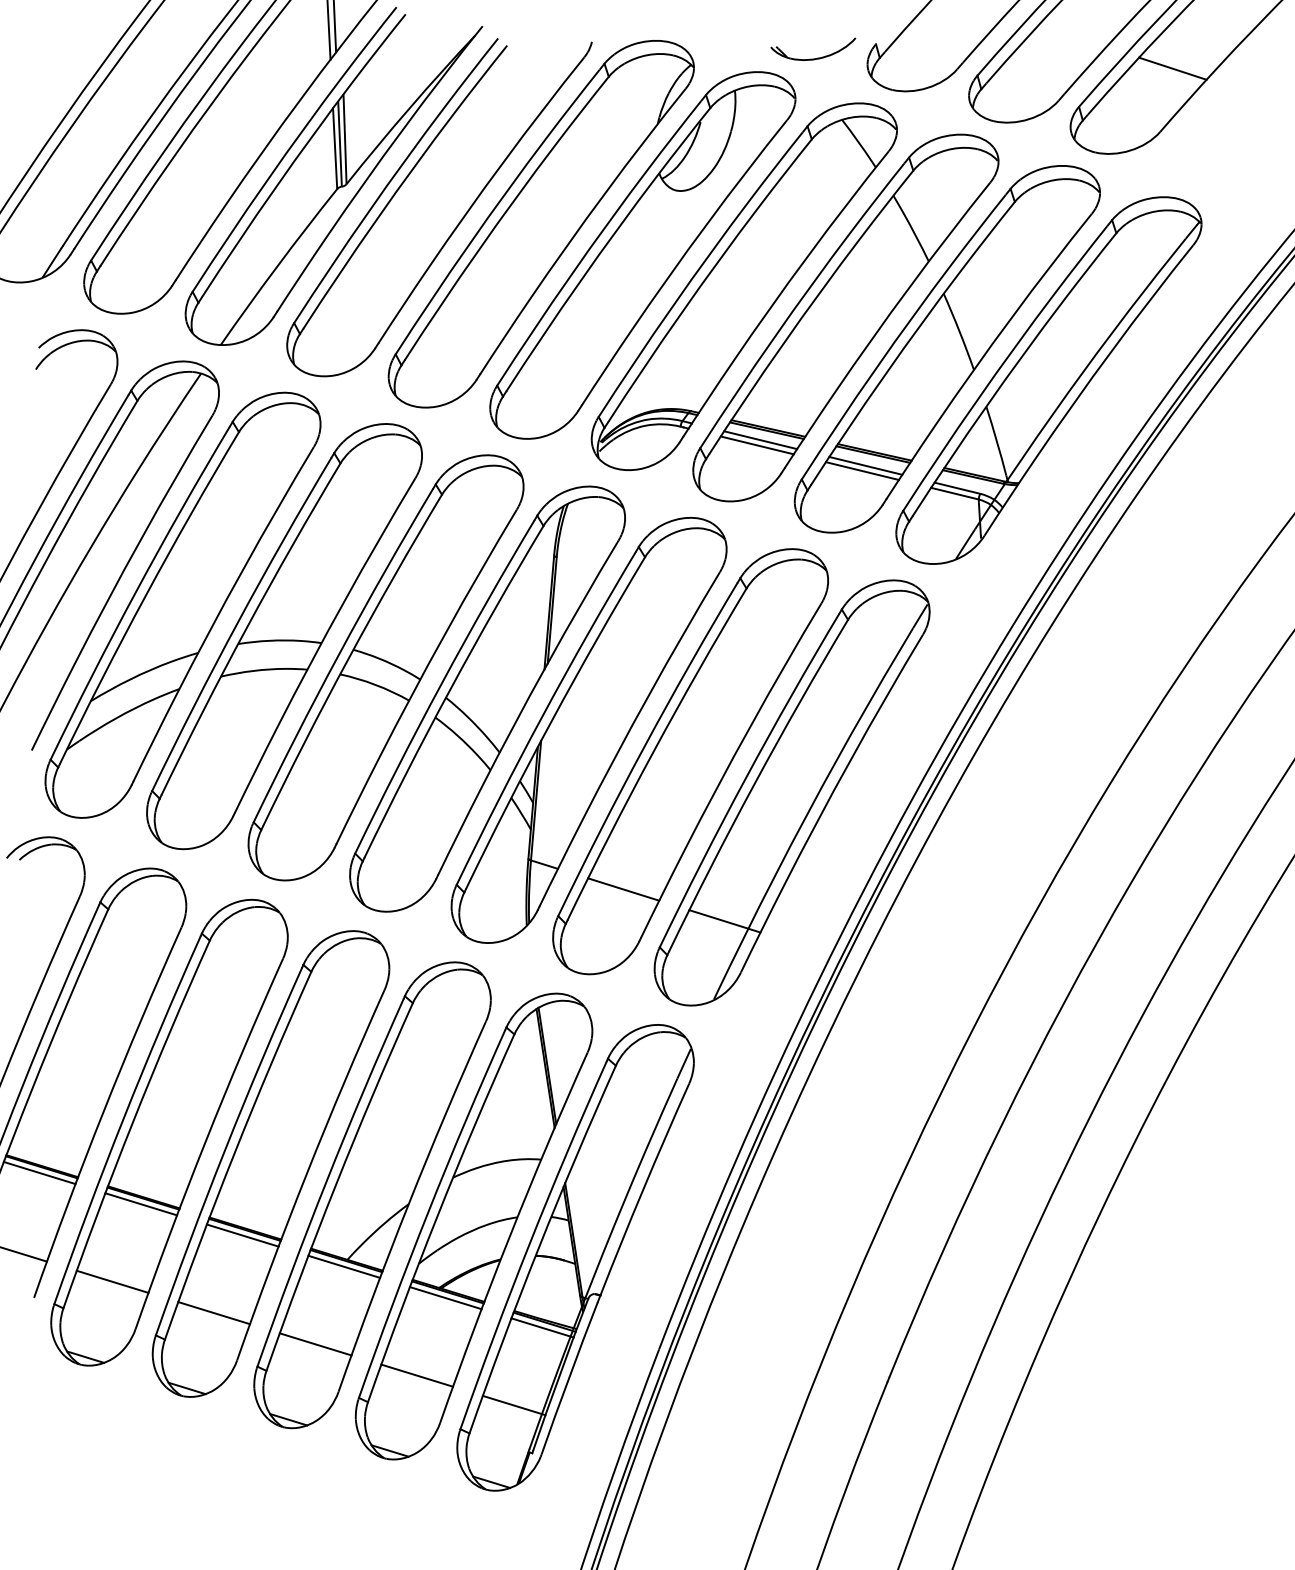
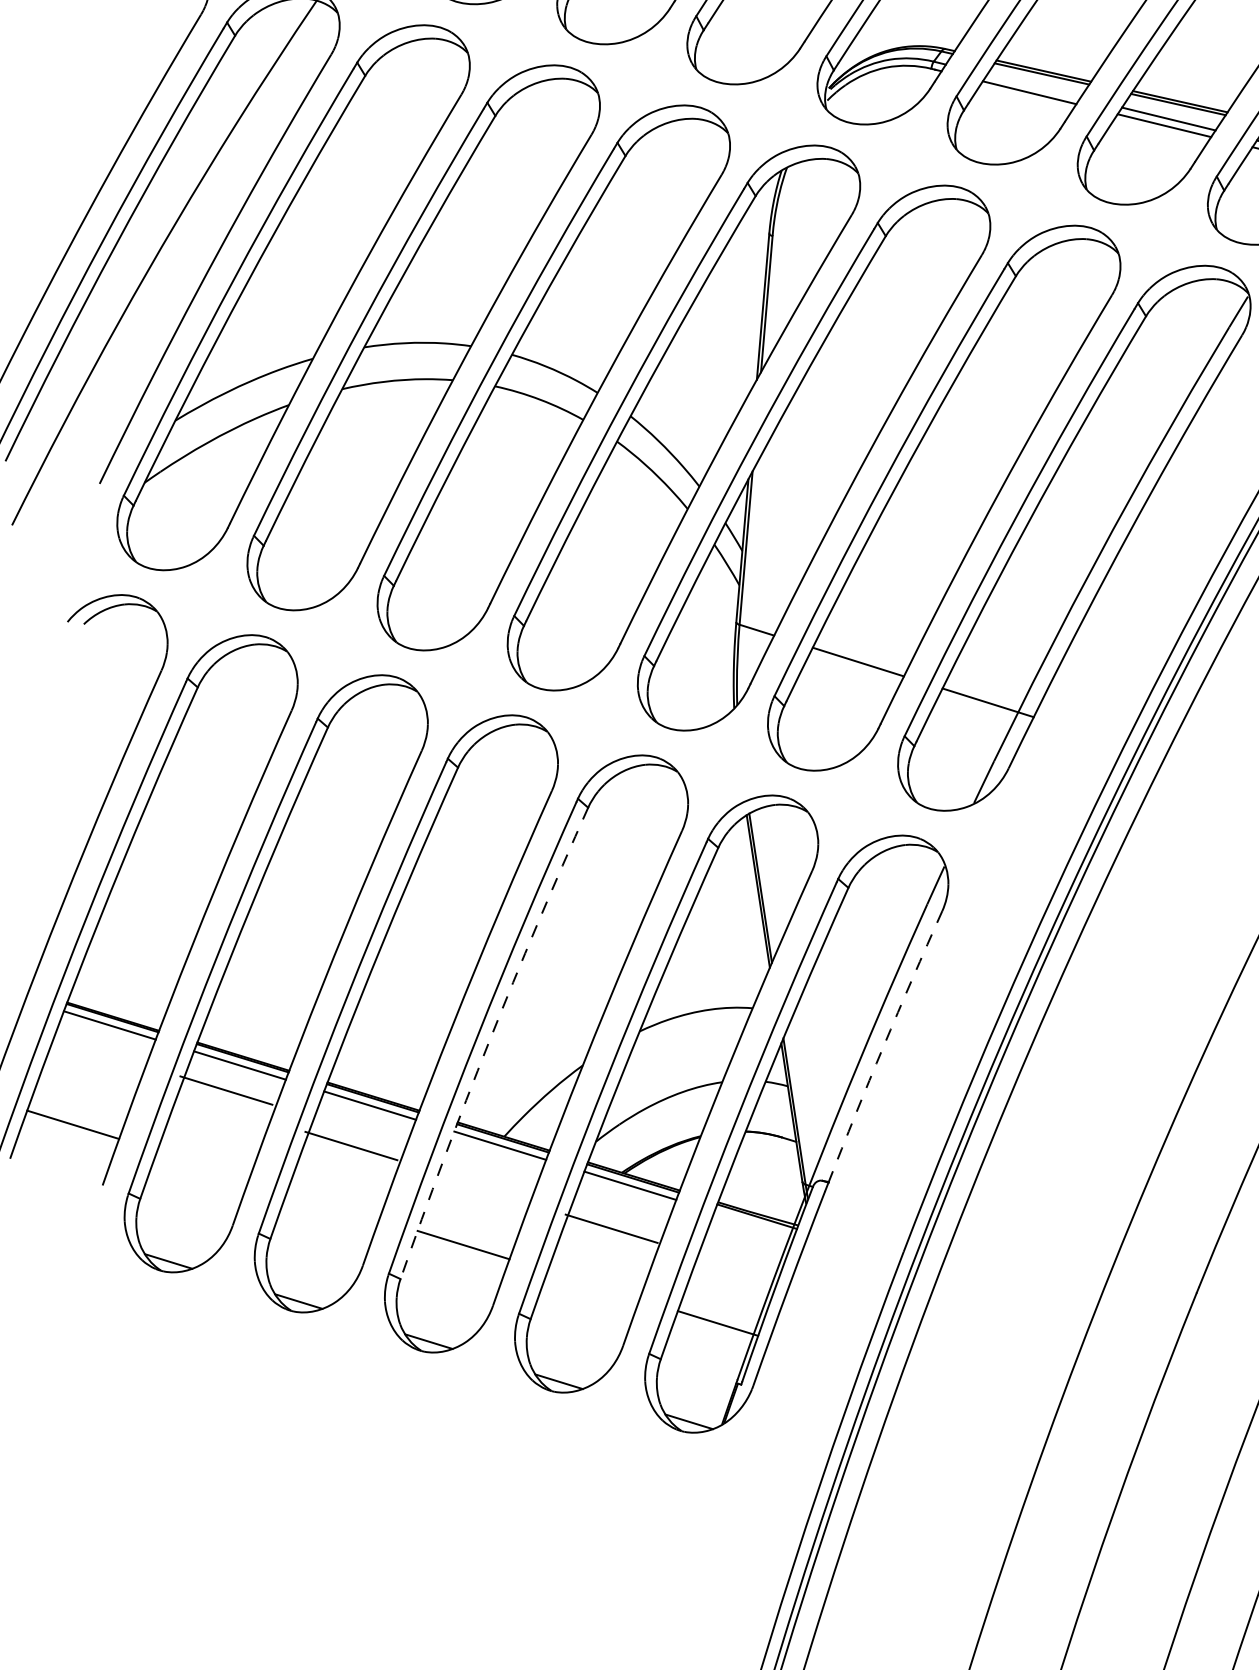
line: (760, 440) -> (1033, 86), removed
arc: (335, 1185) -> (489, 1041), solid -> dashed
arc: (643, 1189) -> (883, 1046), solid -> dashed
line: (112, 1281) -> (226, 1090), moved
line: (214, 1313) -> (351, 1146), moved
line: (542, 1327) -> (754, 1223), removed
line: (417, 1375) -> (612, 1228), moved

